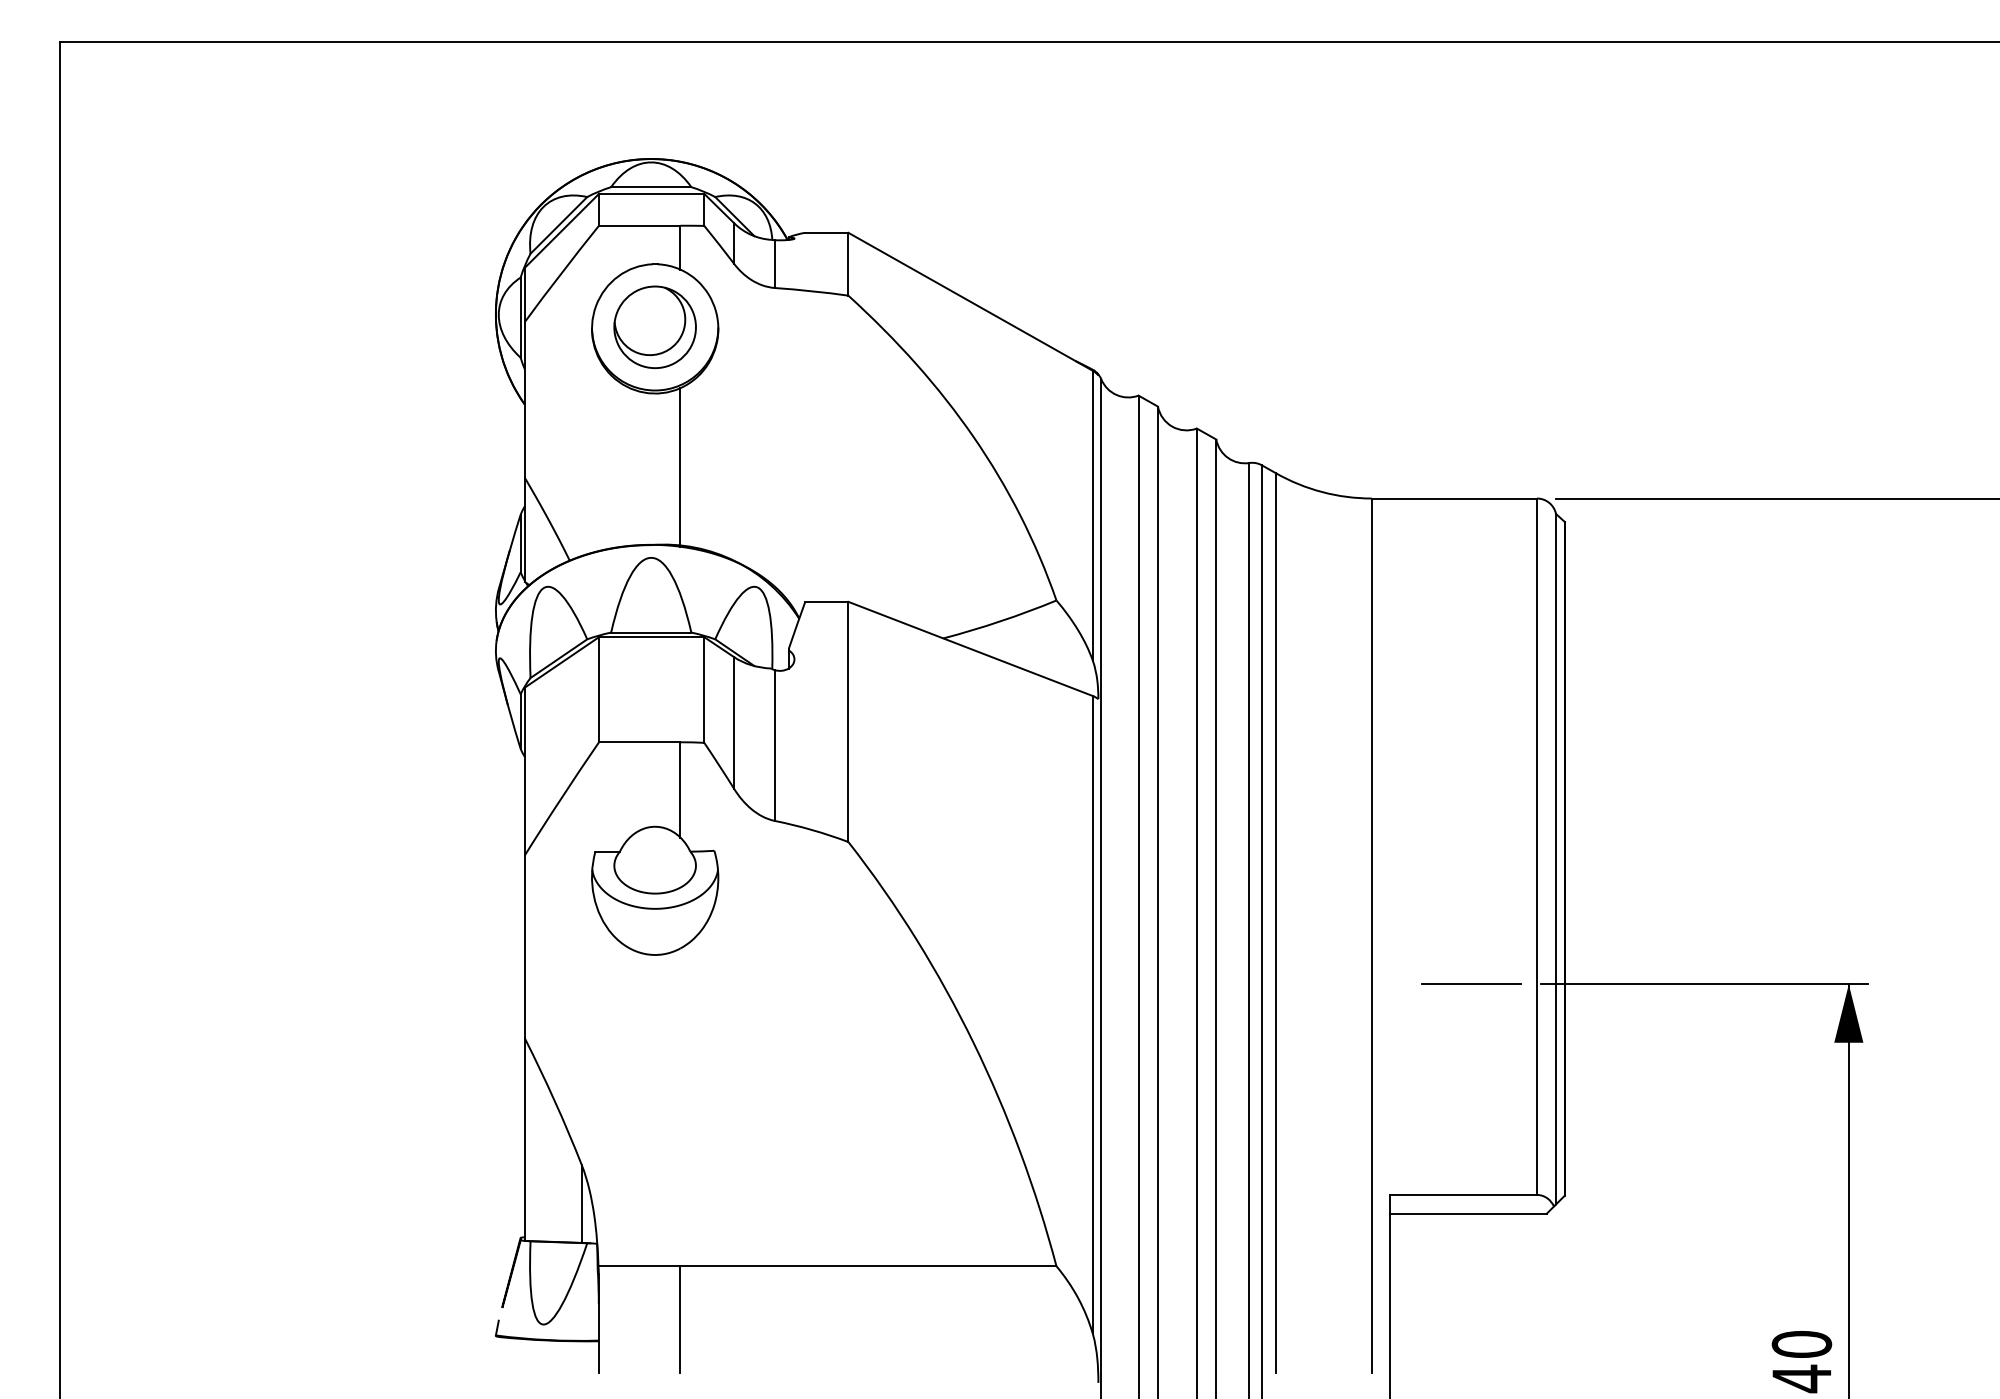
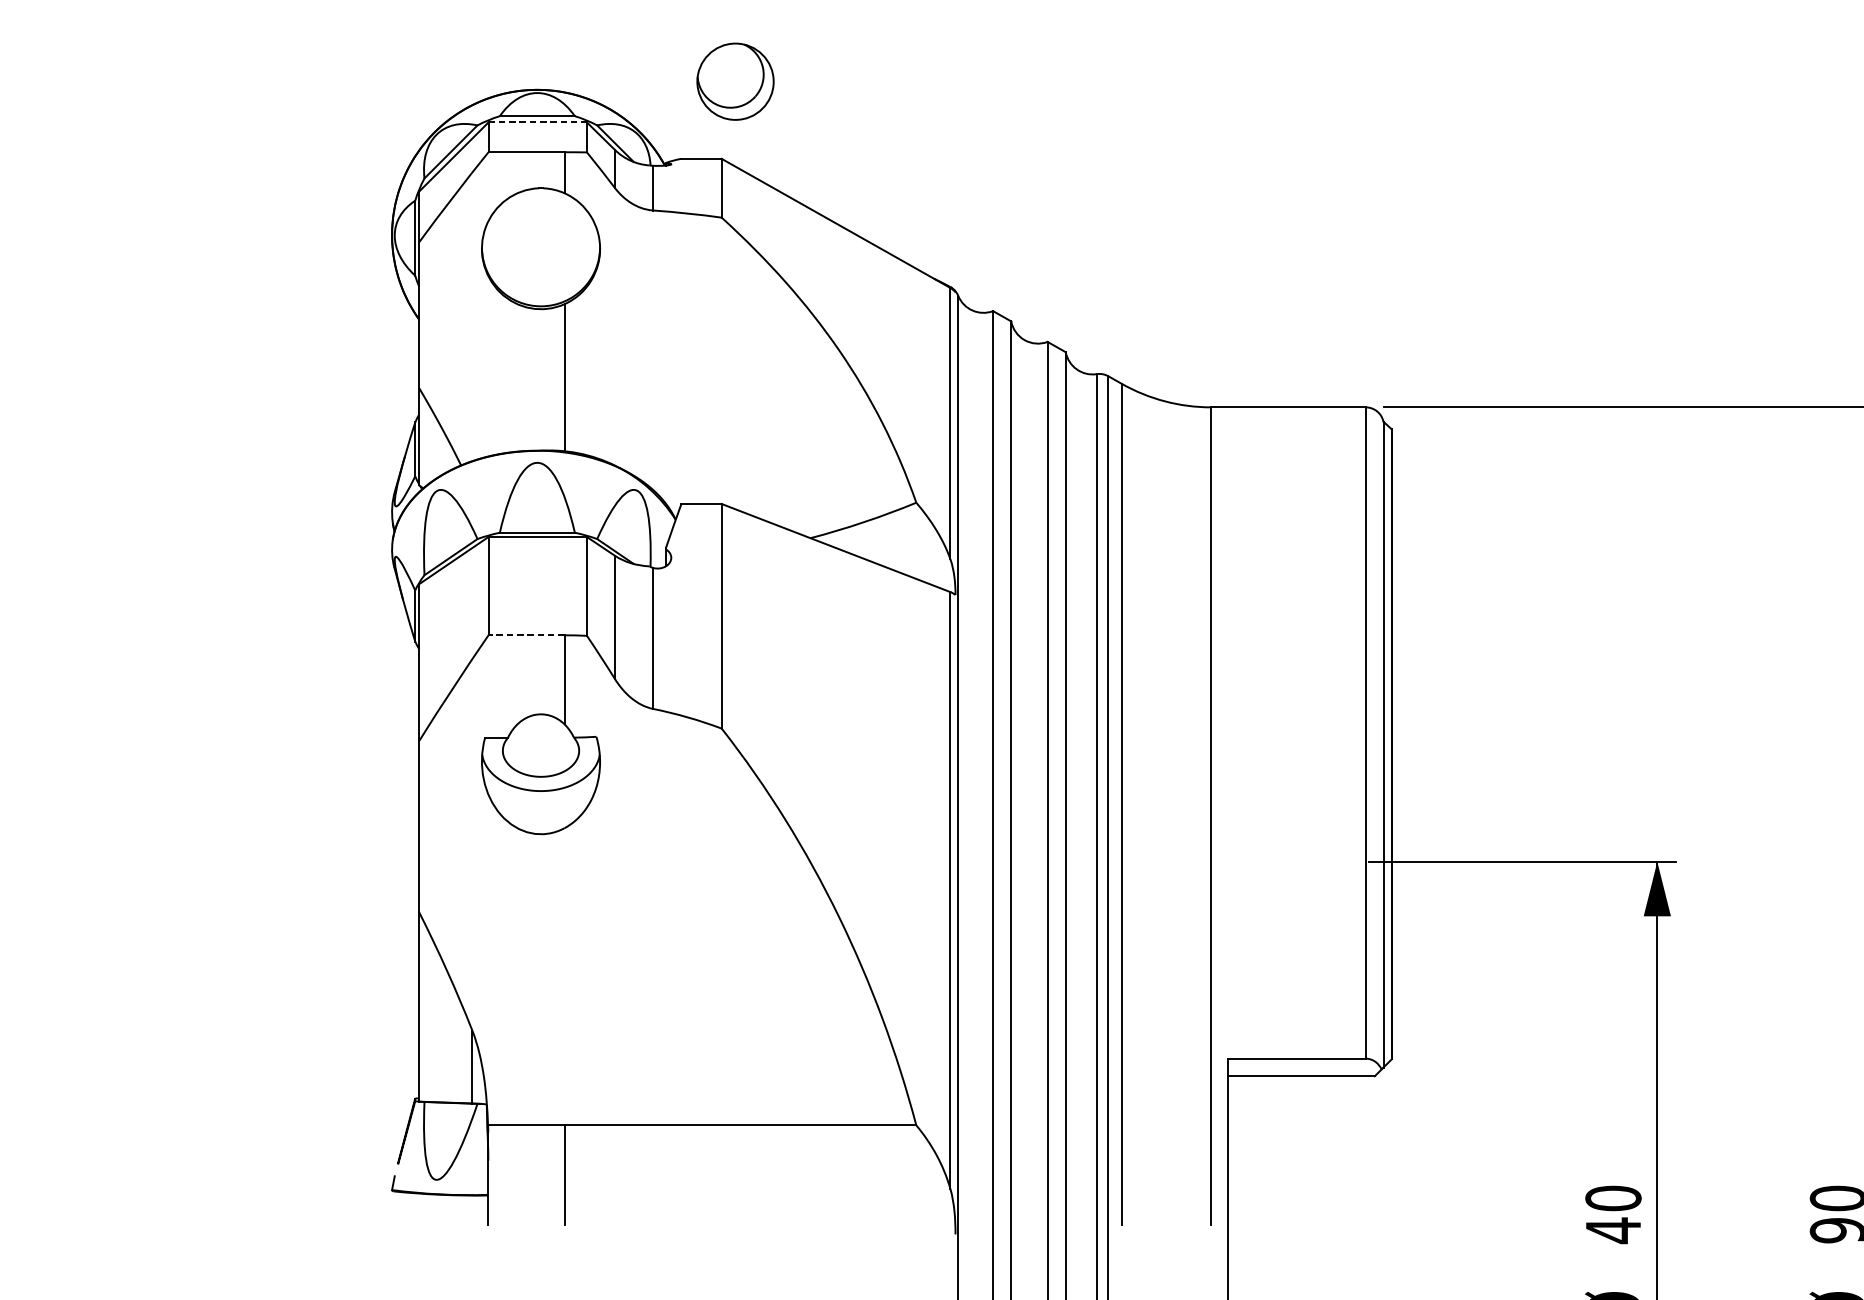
line: (651, 193) -> (537, 122), solid -> dashed
part: (654, 326) -> (734, 80), moved
line: (639, 742) -> (526, 635), solid -> dashed
line: (1471, 983) -> (1304, 860), removed

